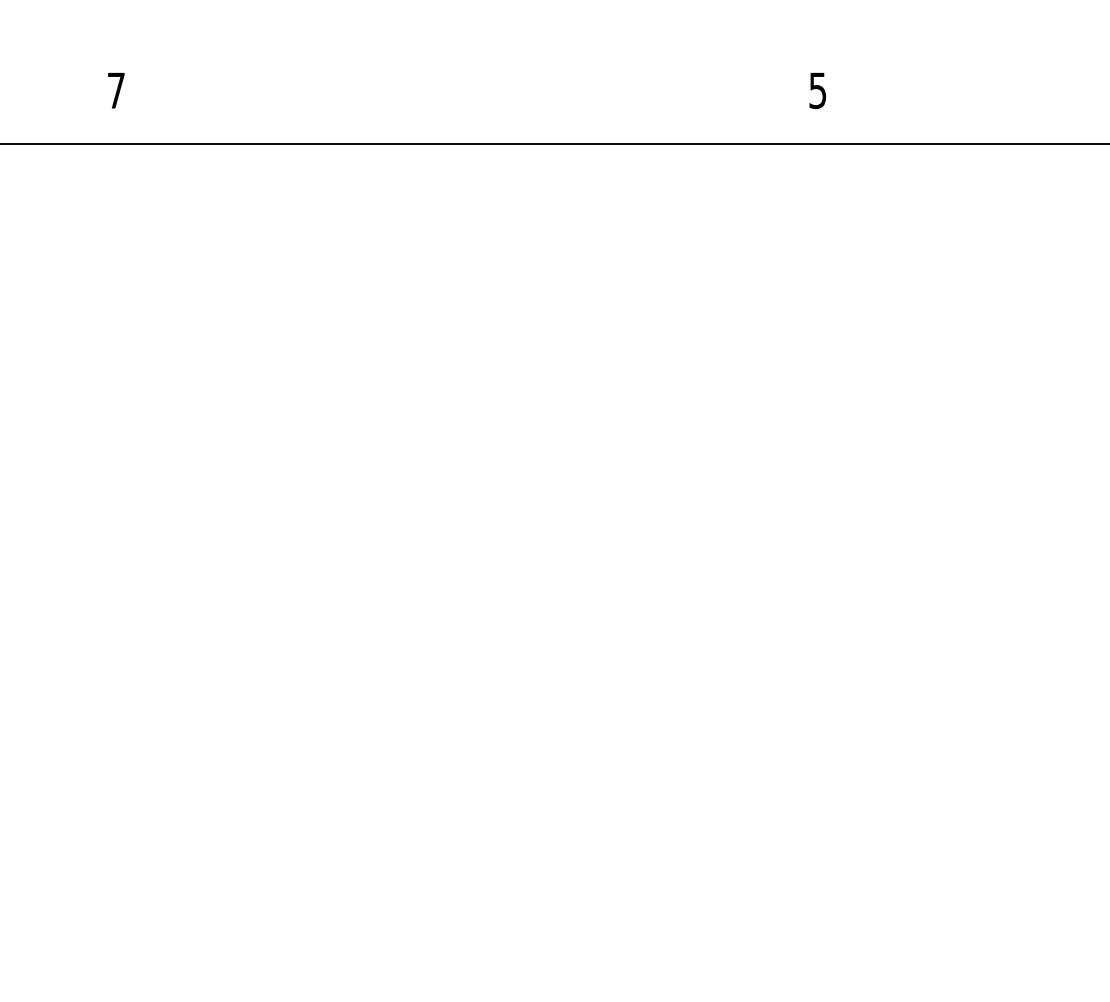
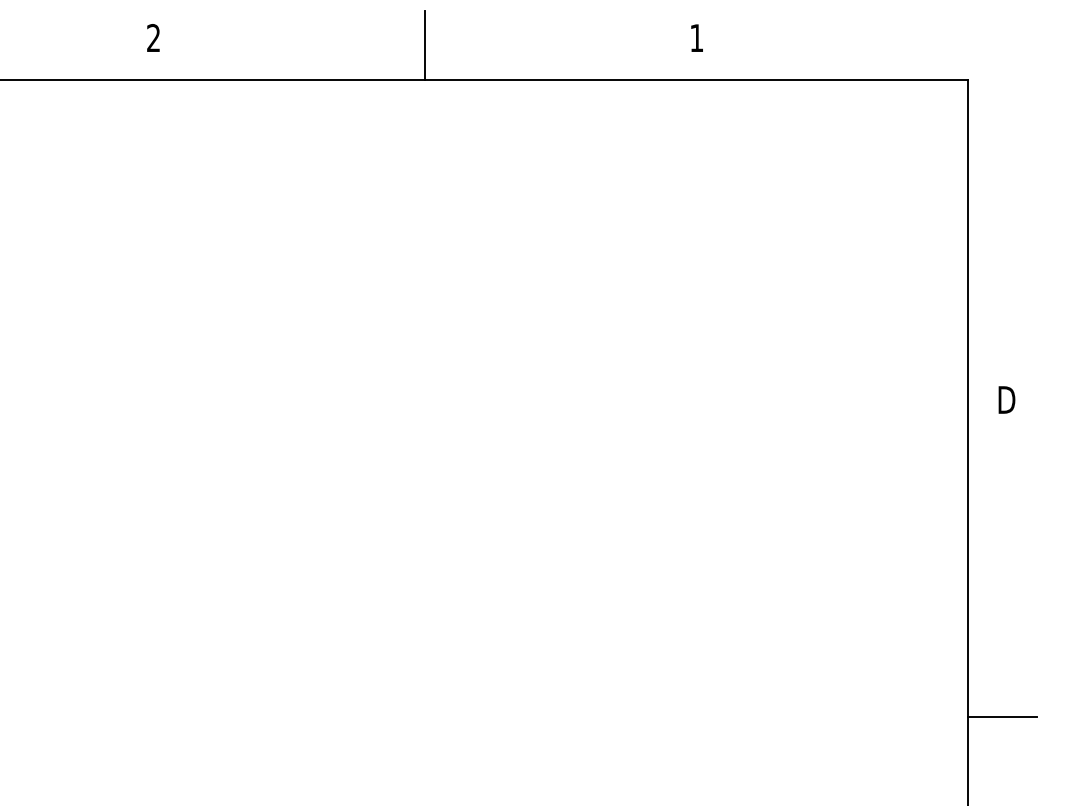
text: (116, 89) -> (153, 37), 7 -> 2
text: (817, 91) -> (696, 38), 5 -> 1
line: (467, 98) -> (425, 44), added

